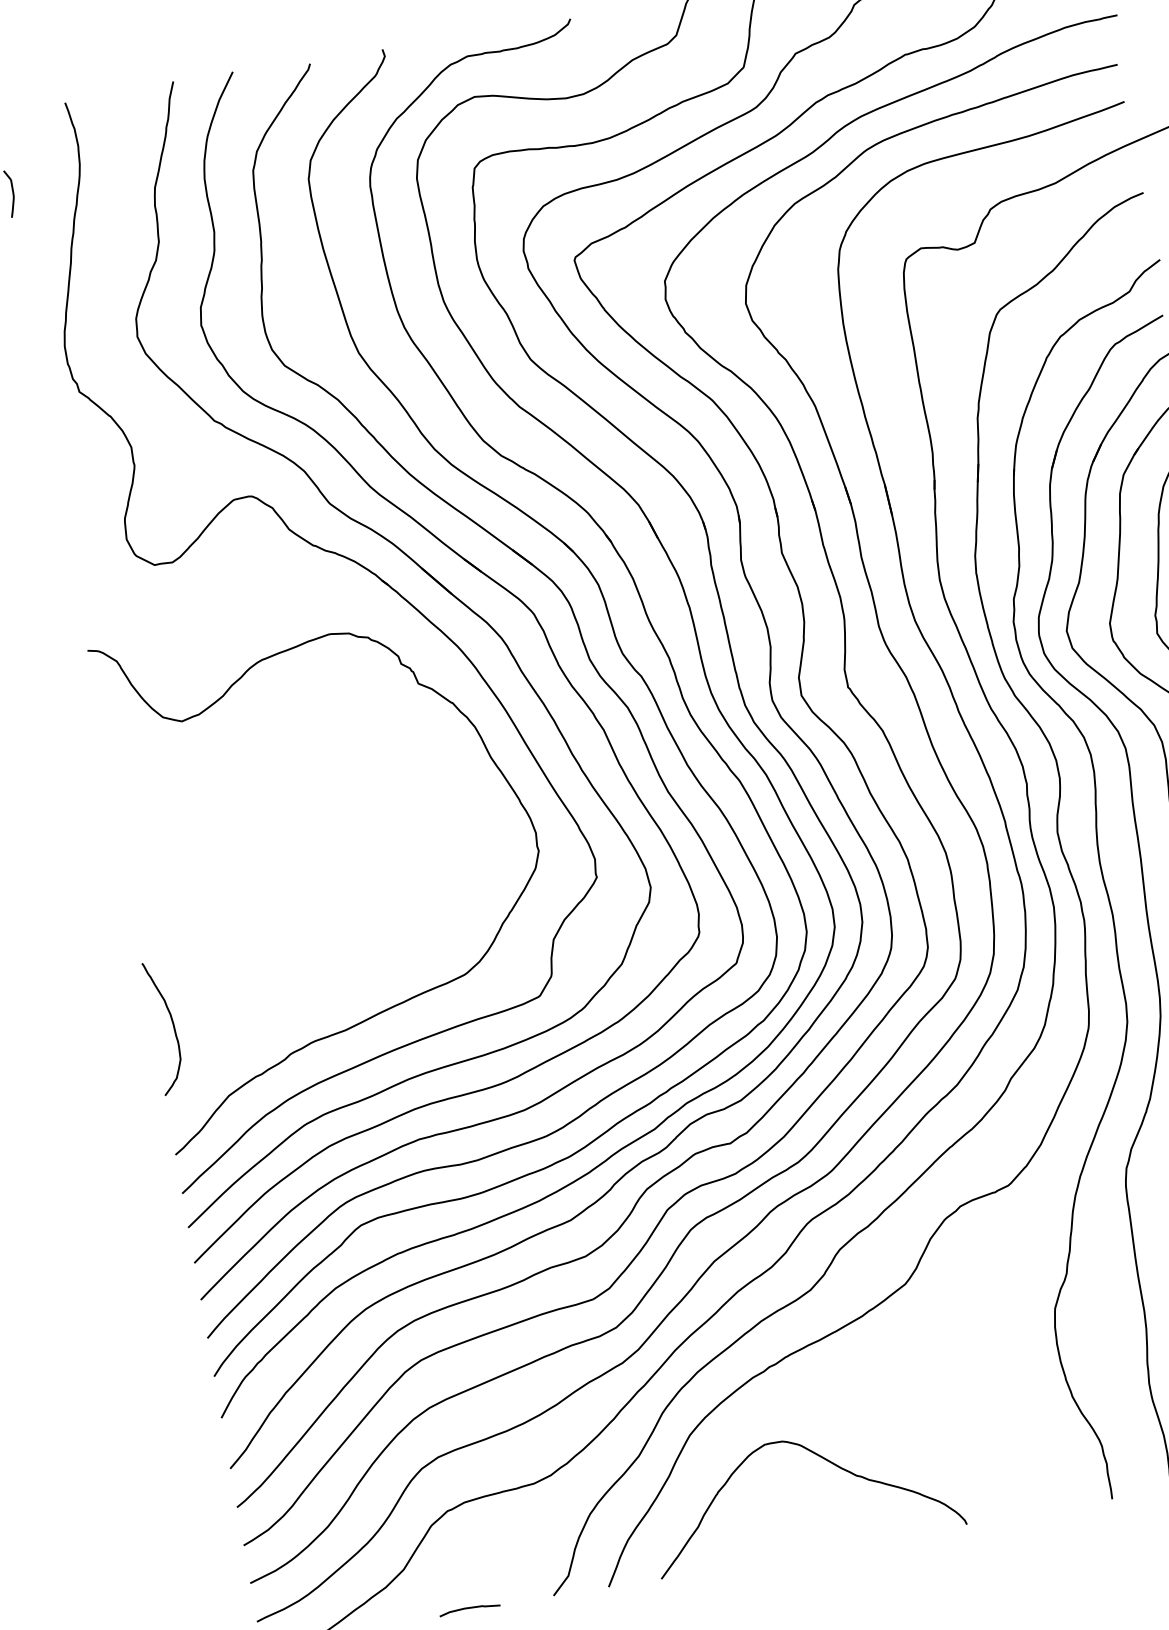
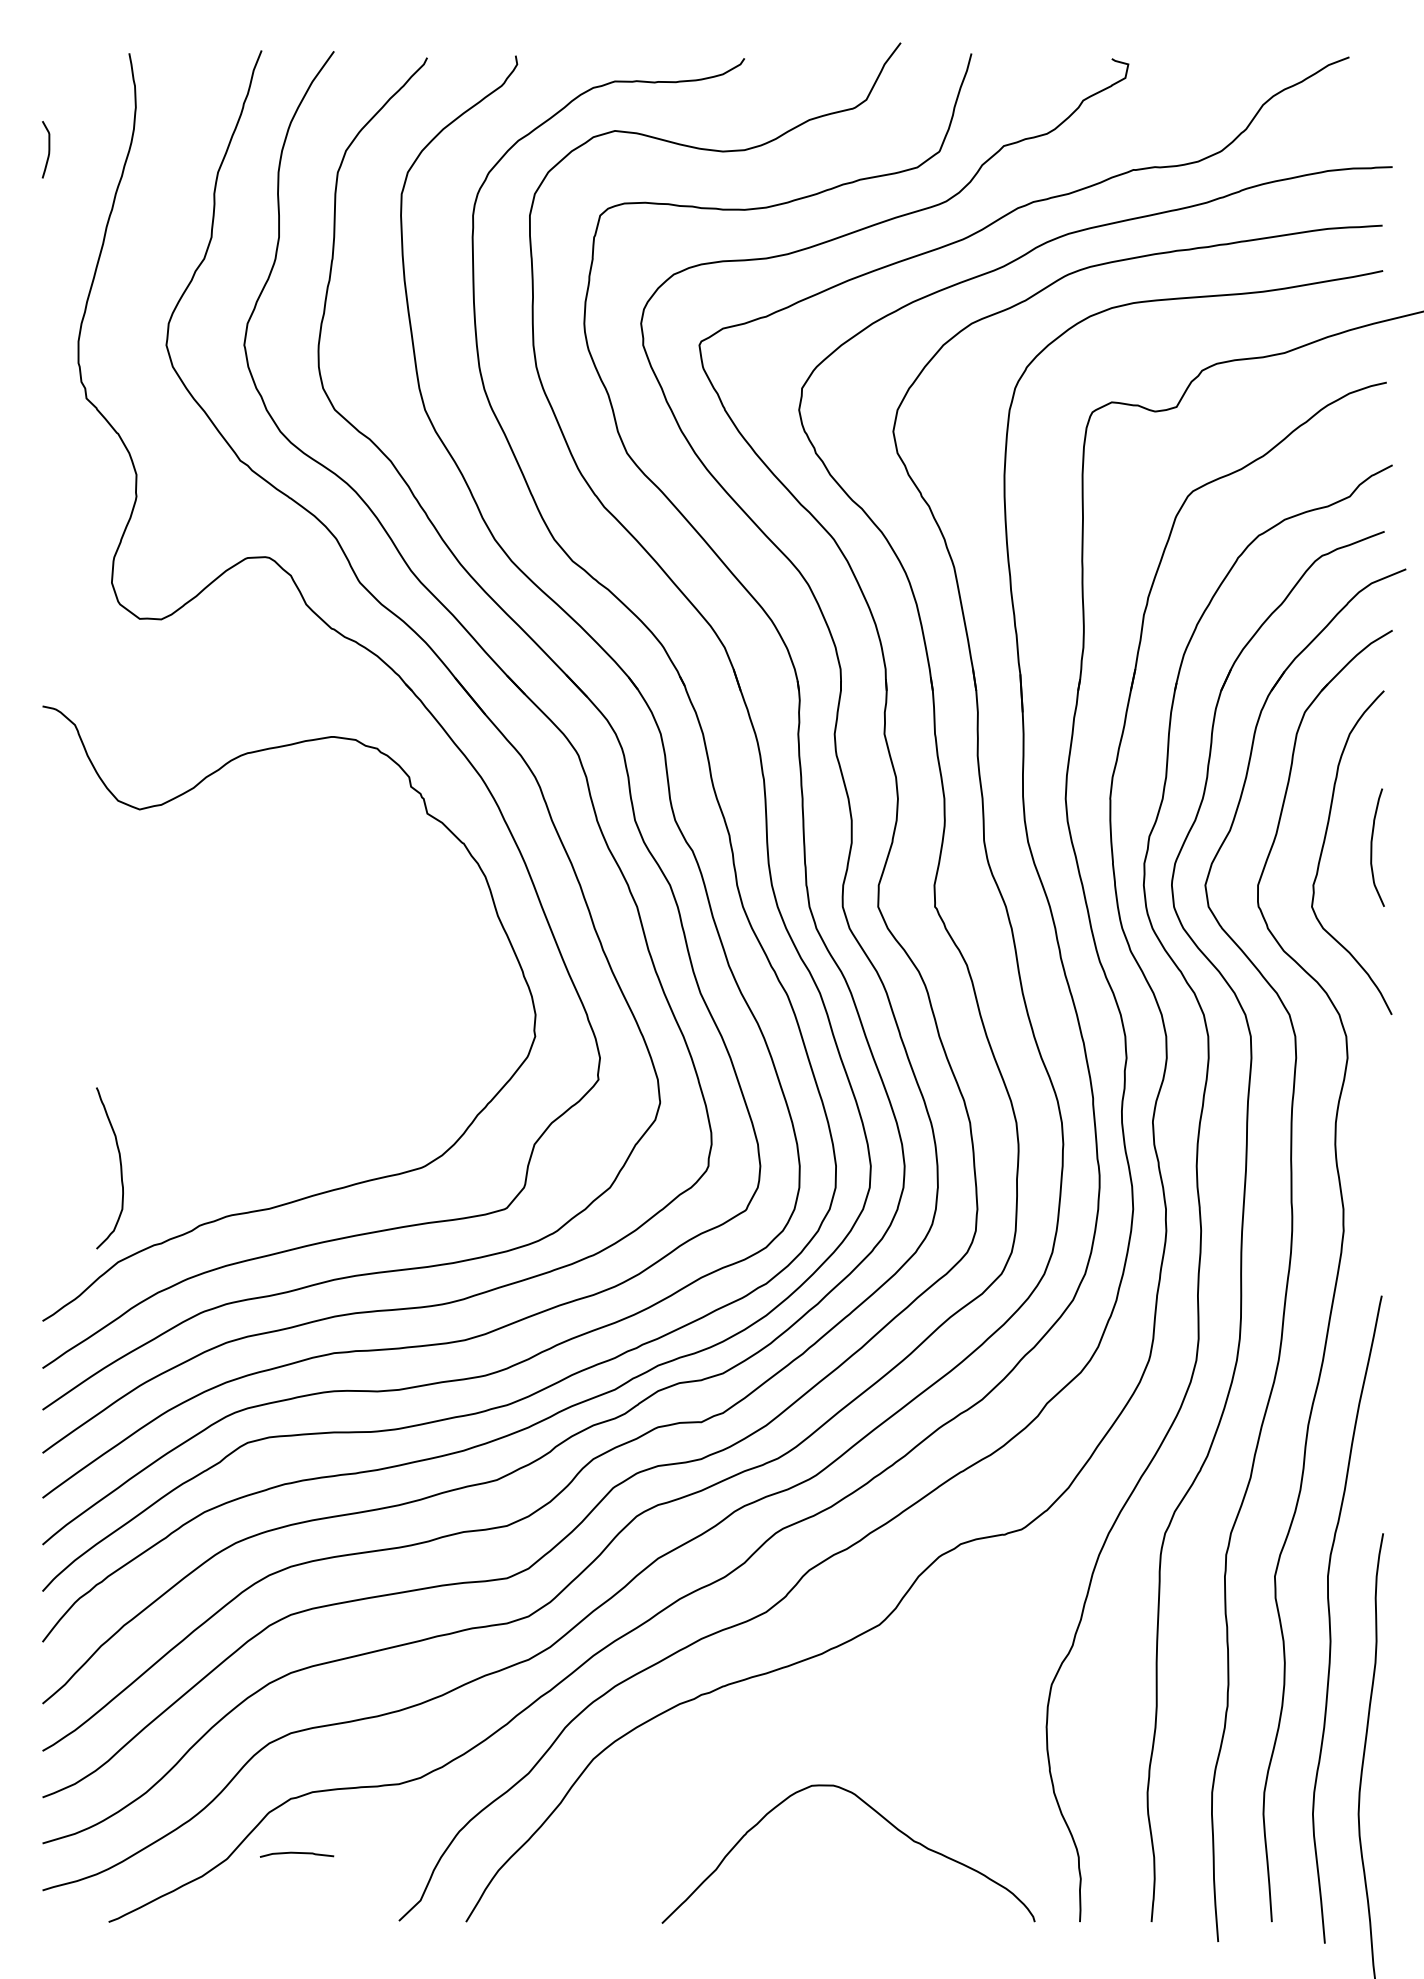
curve: (173, 1026) -> (120, 1168), moved
curve: (826, 1460) -> (881, 1817), moved
curve: (469, 1608) -> (296, 1853), moved

